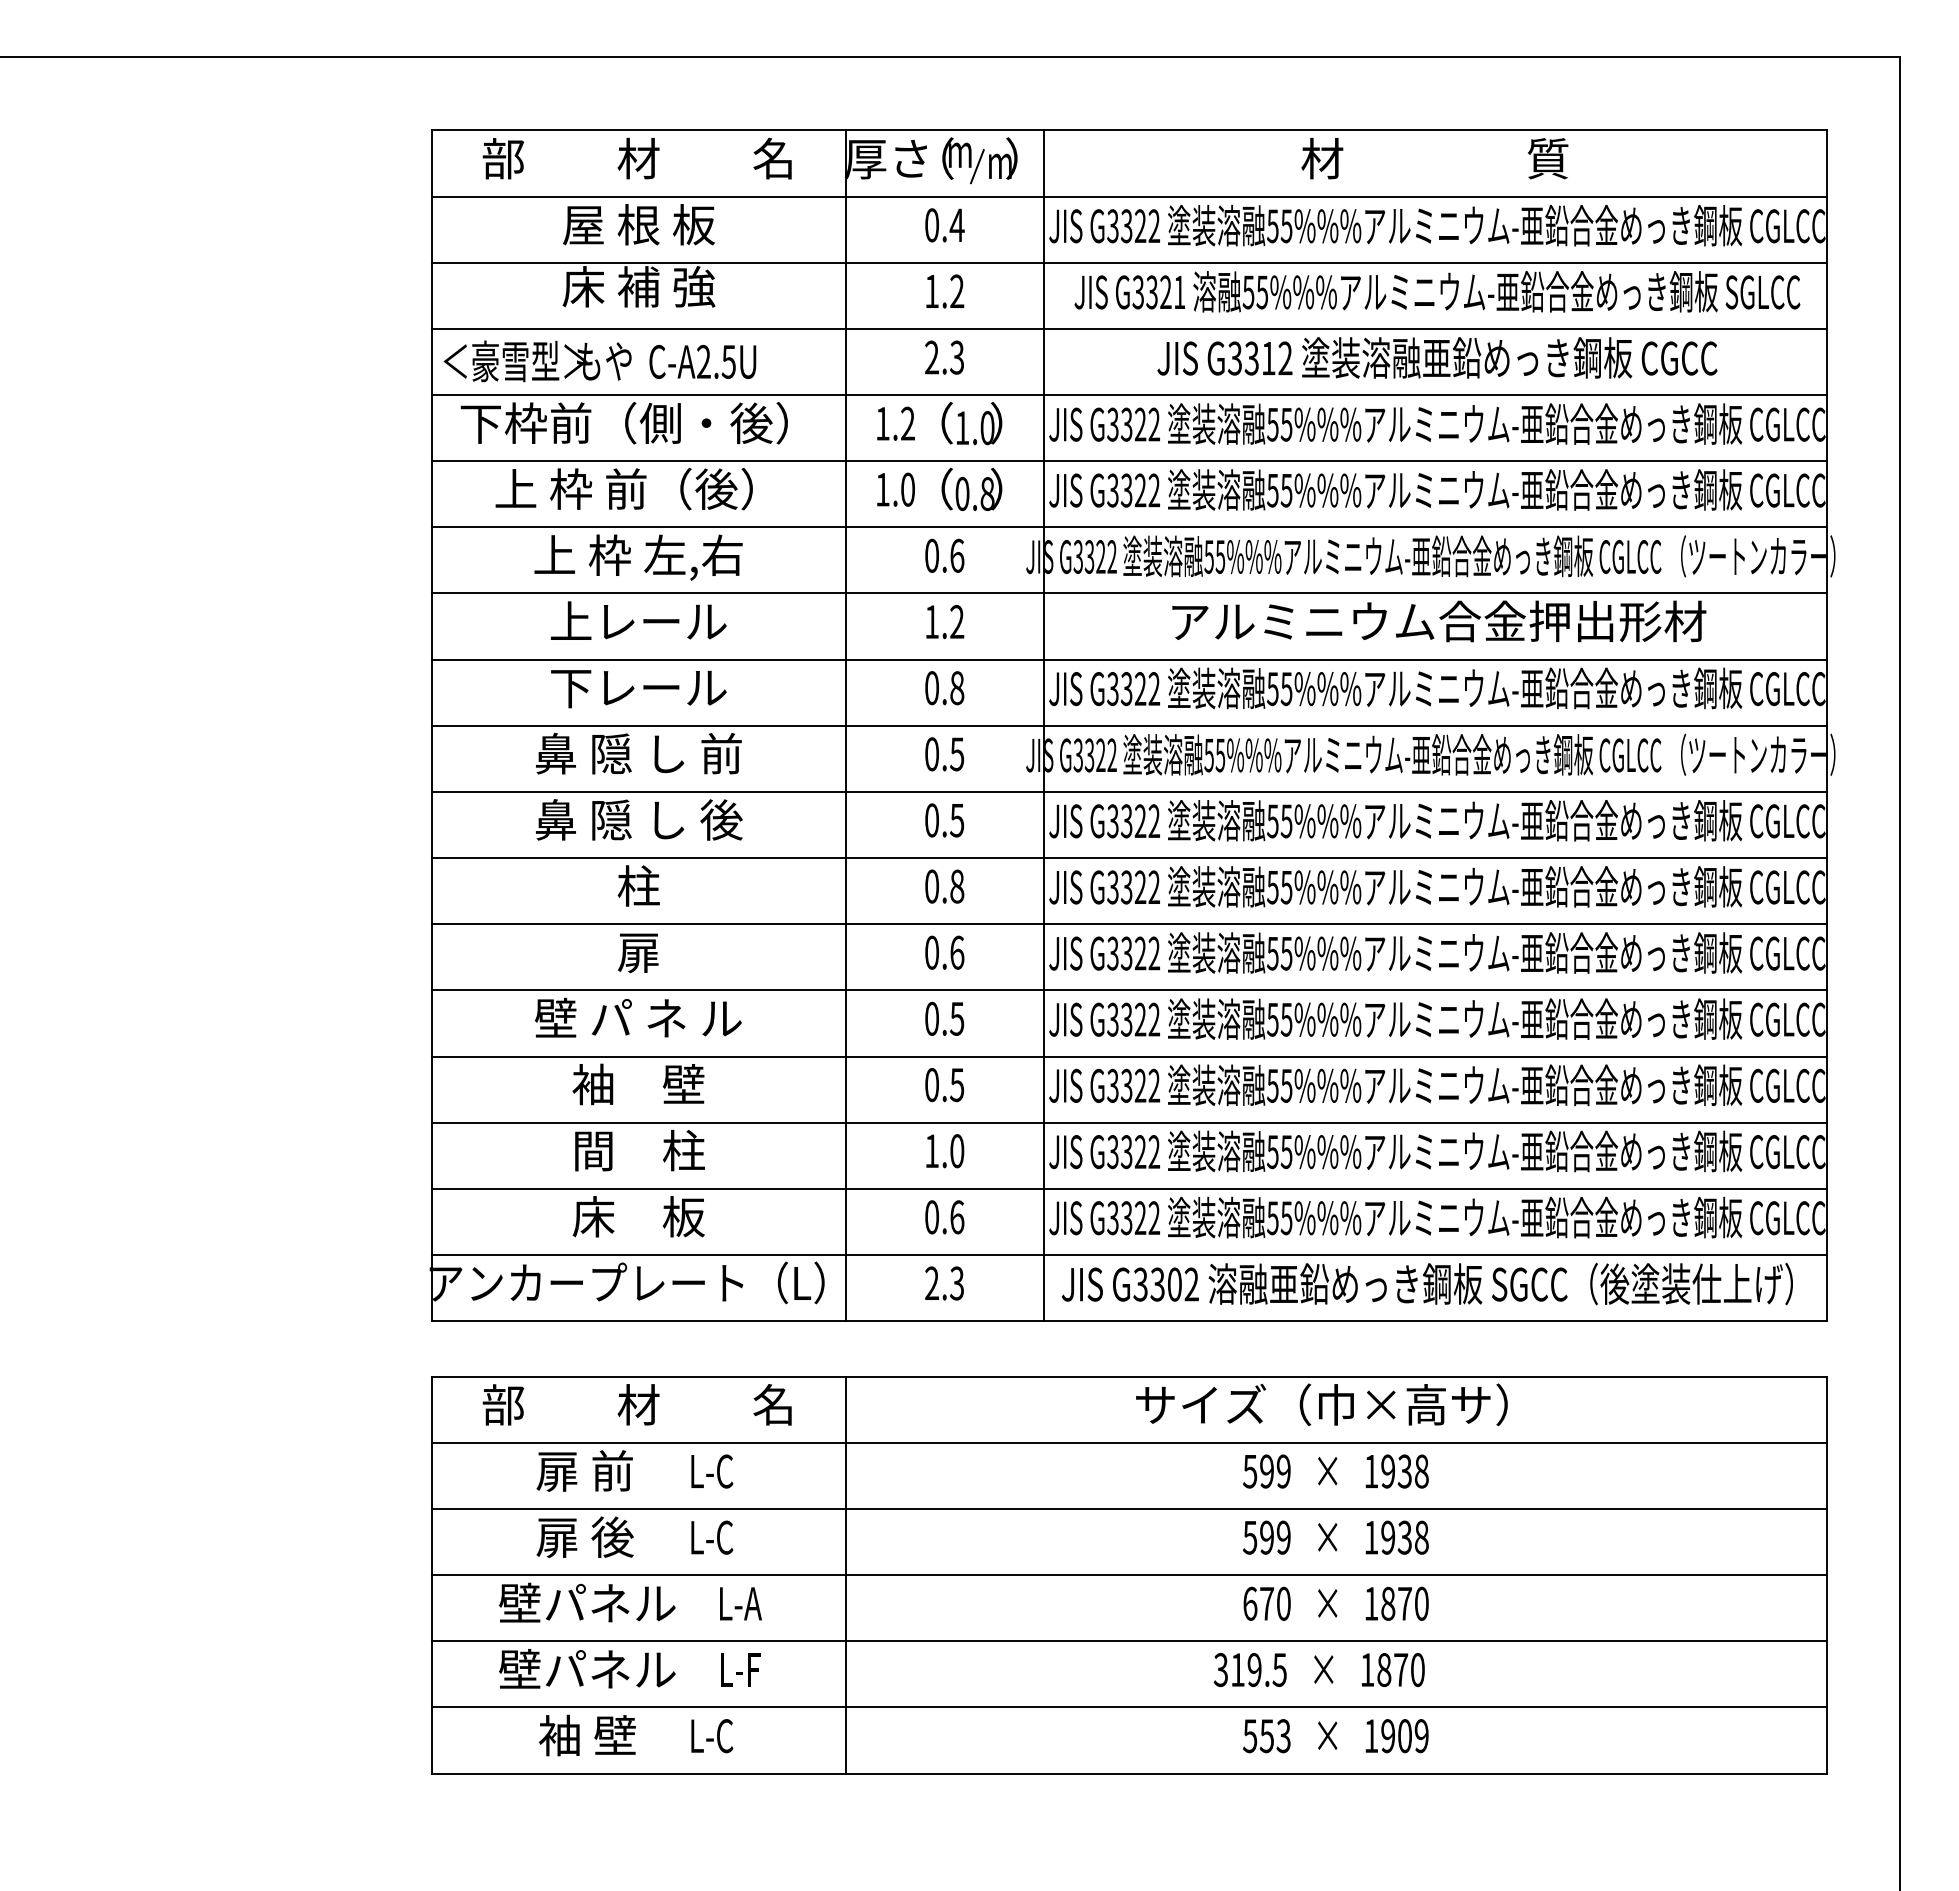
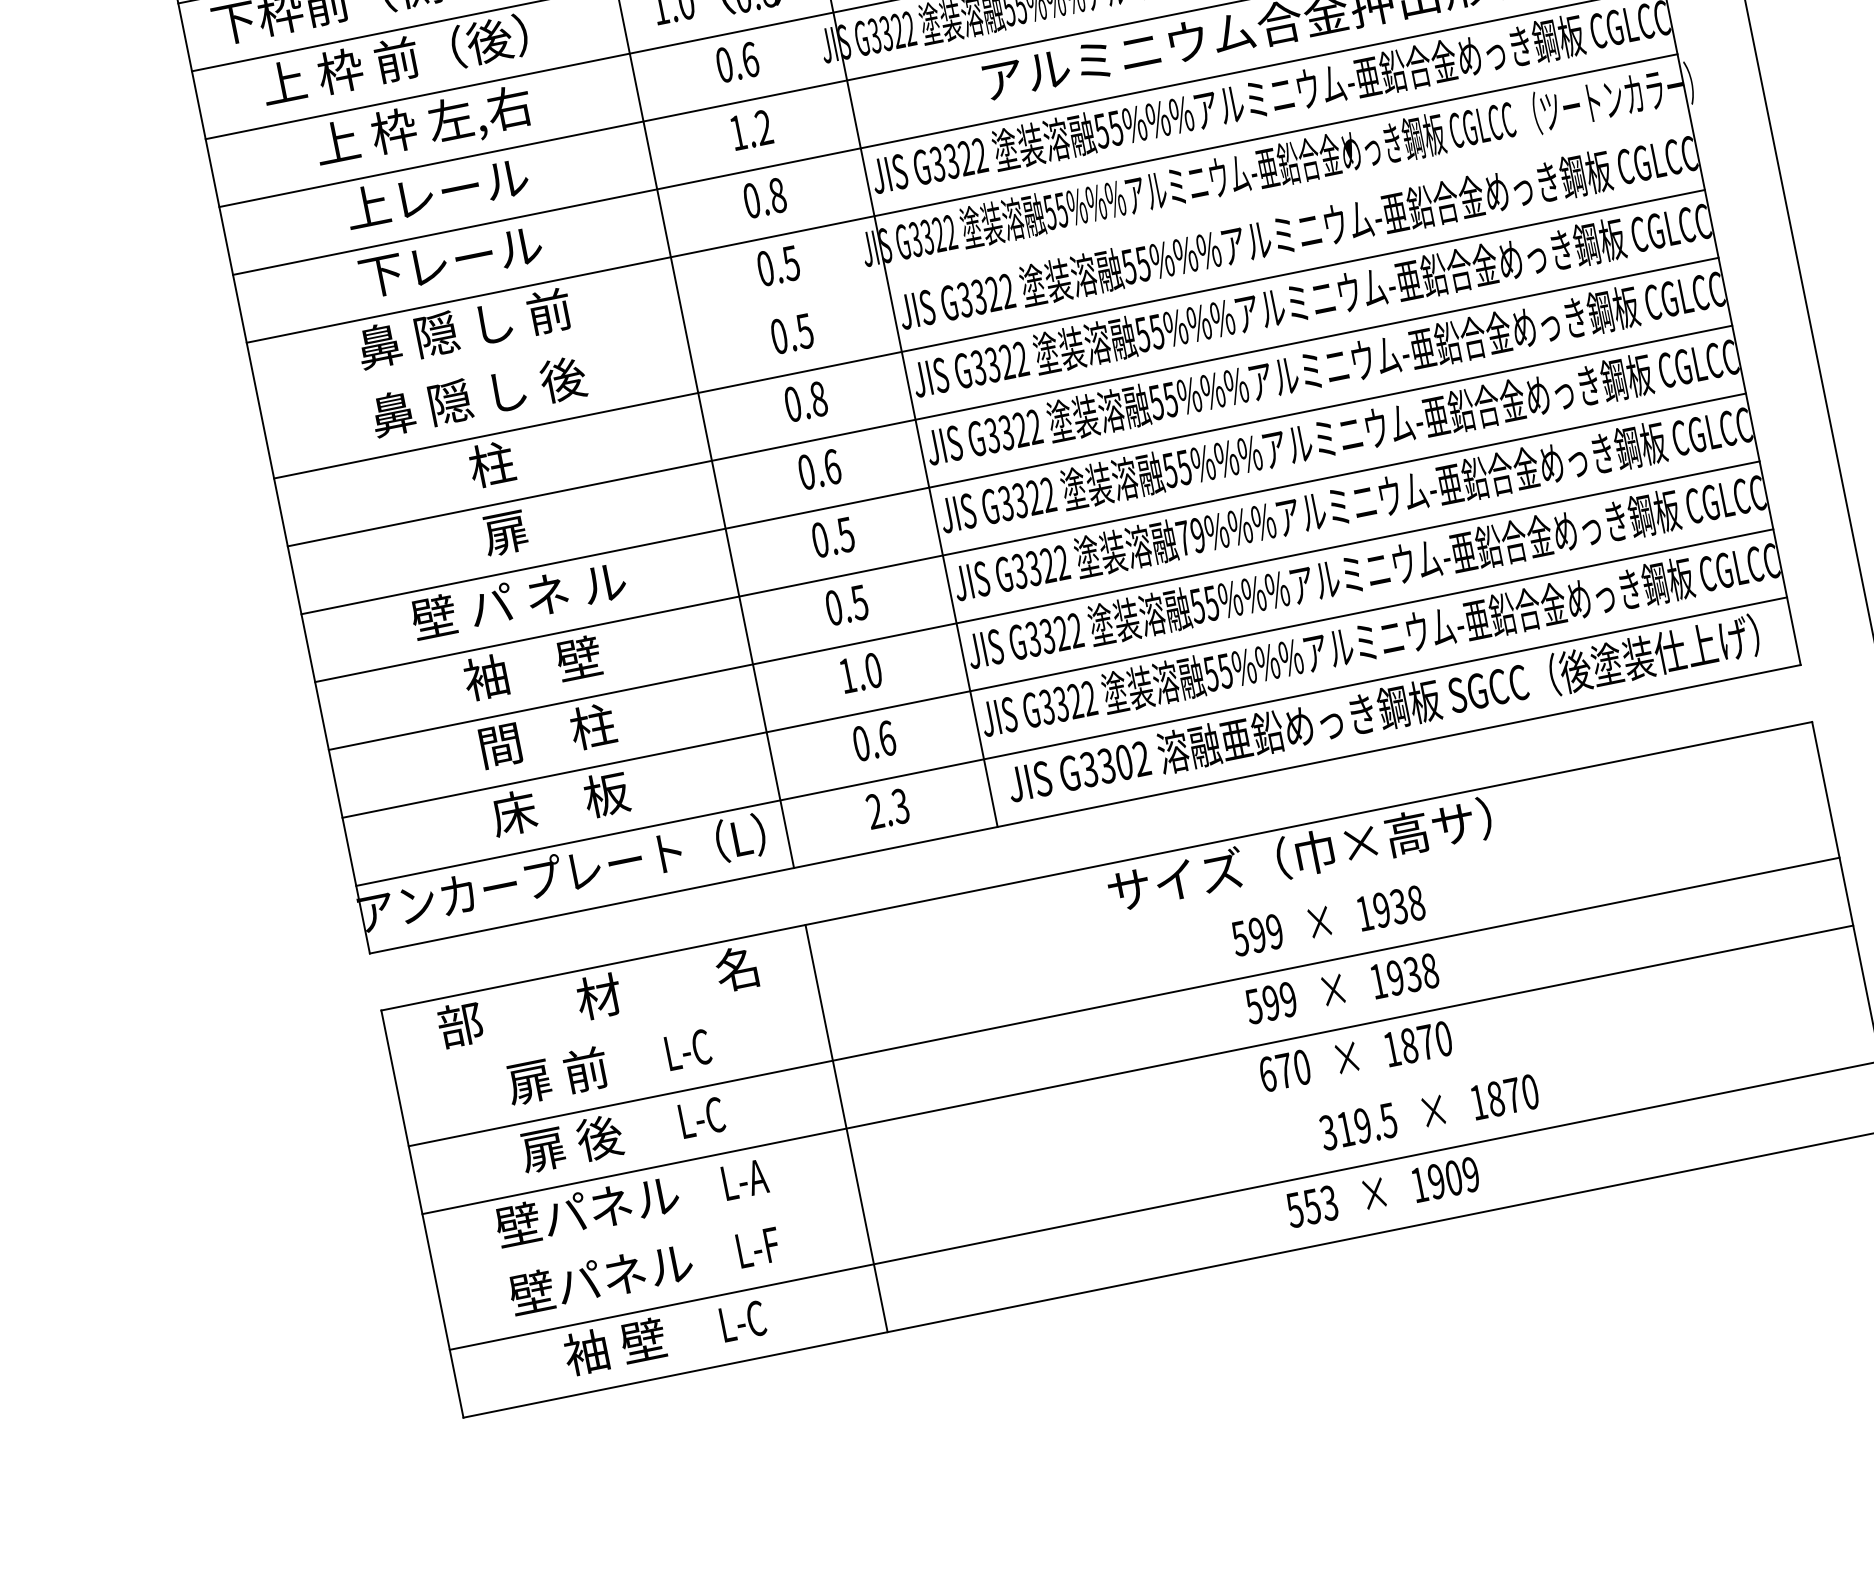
line: (1129, 791) -> (975, 265), removed
text: (1279, 1085) -> (1190, 536), 55%%% -> 79%%%
line: (1129, 1442) -> (1110, 933), removed
line: (1129, 1641) -> (1151, 1137), removed
text: (1318, 1670) -> (1428, 1113), moved

